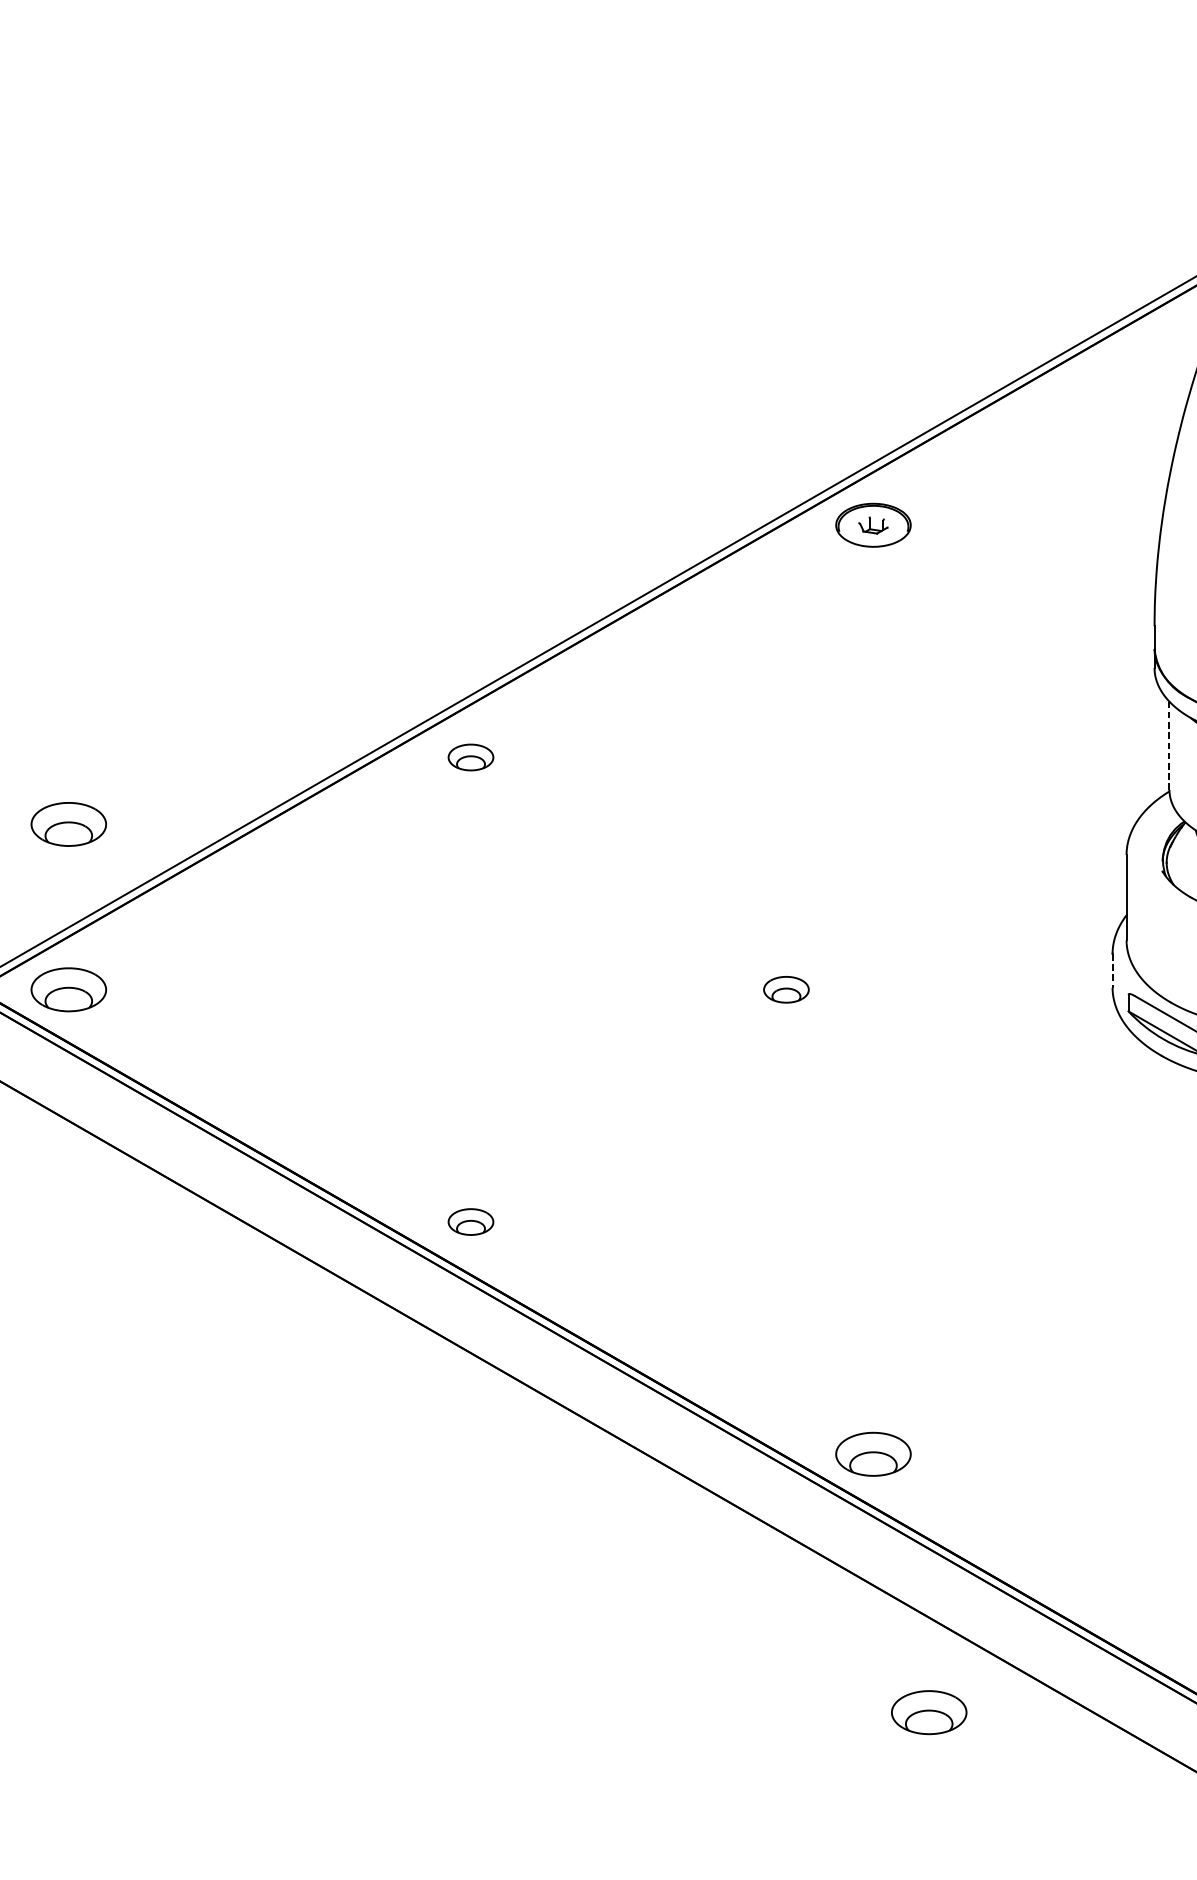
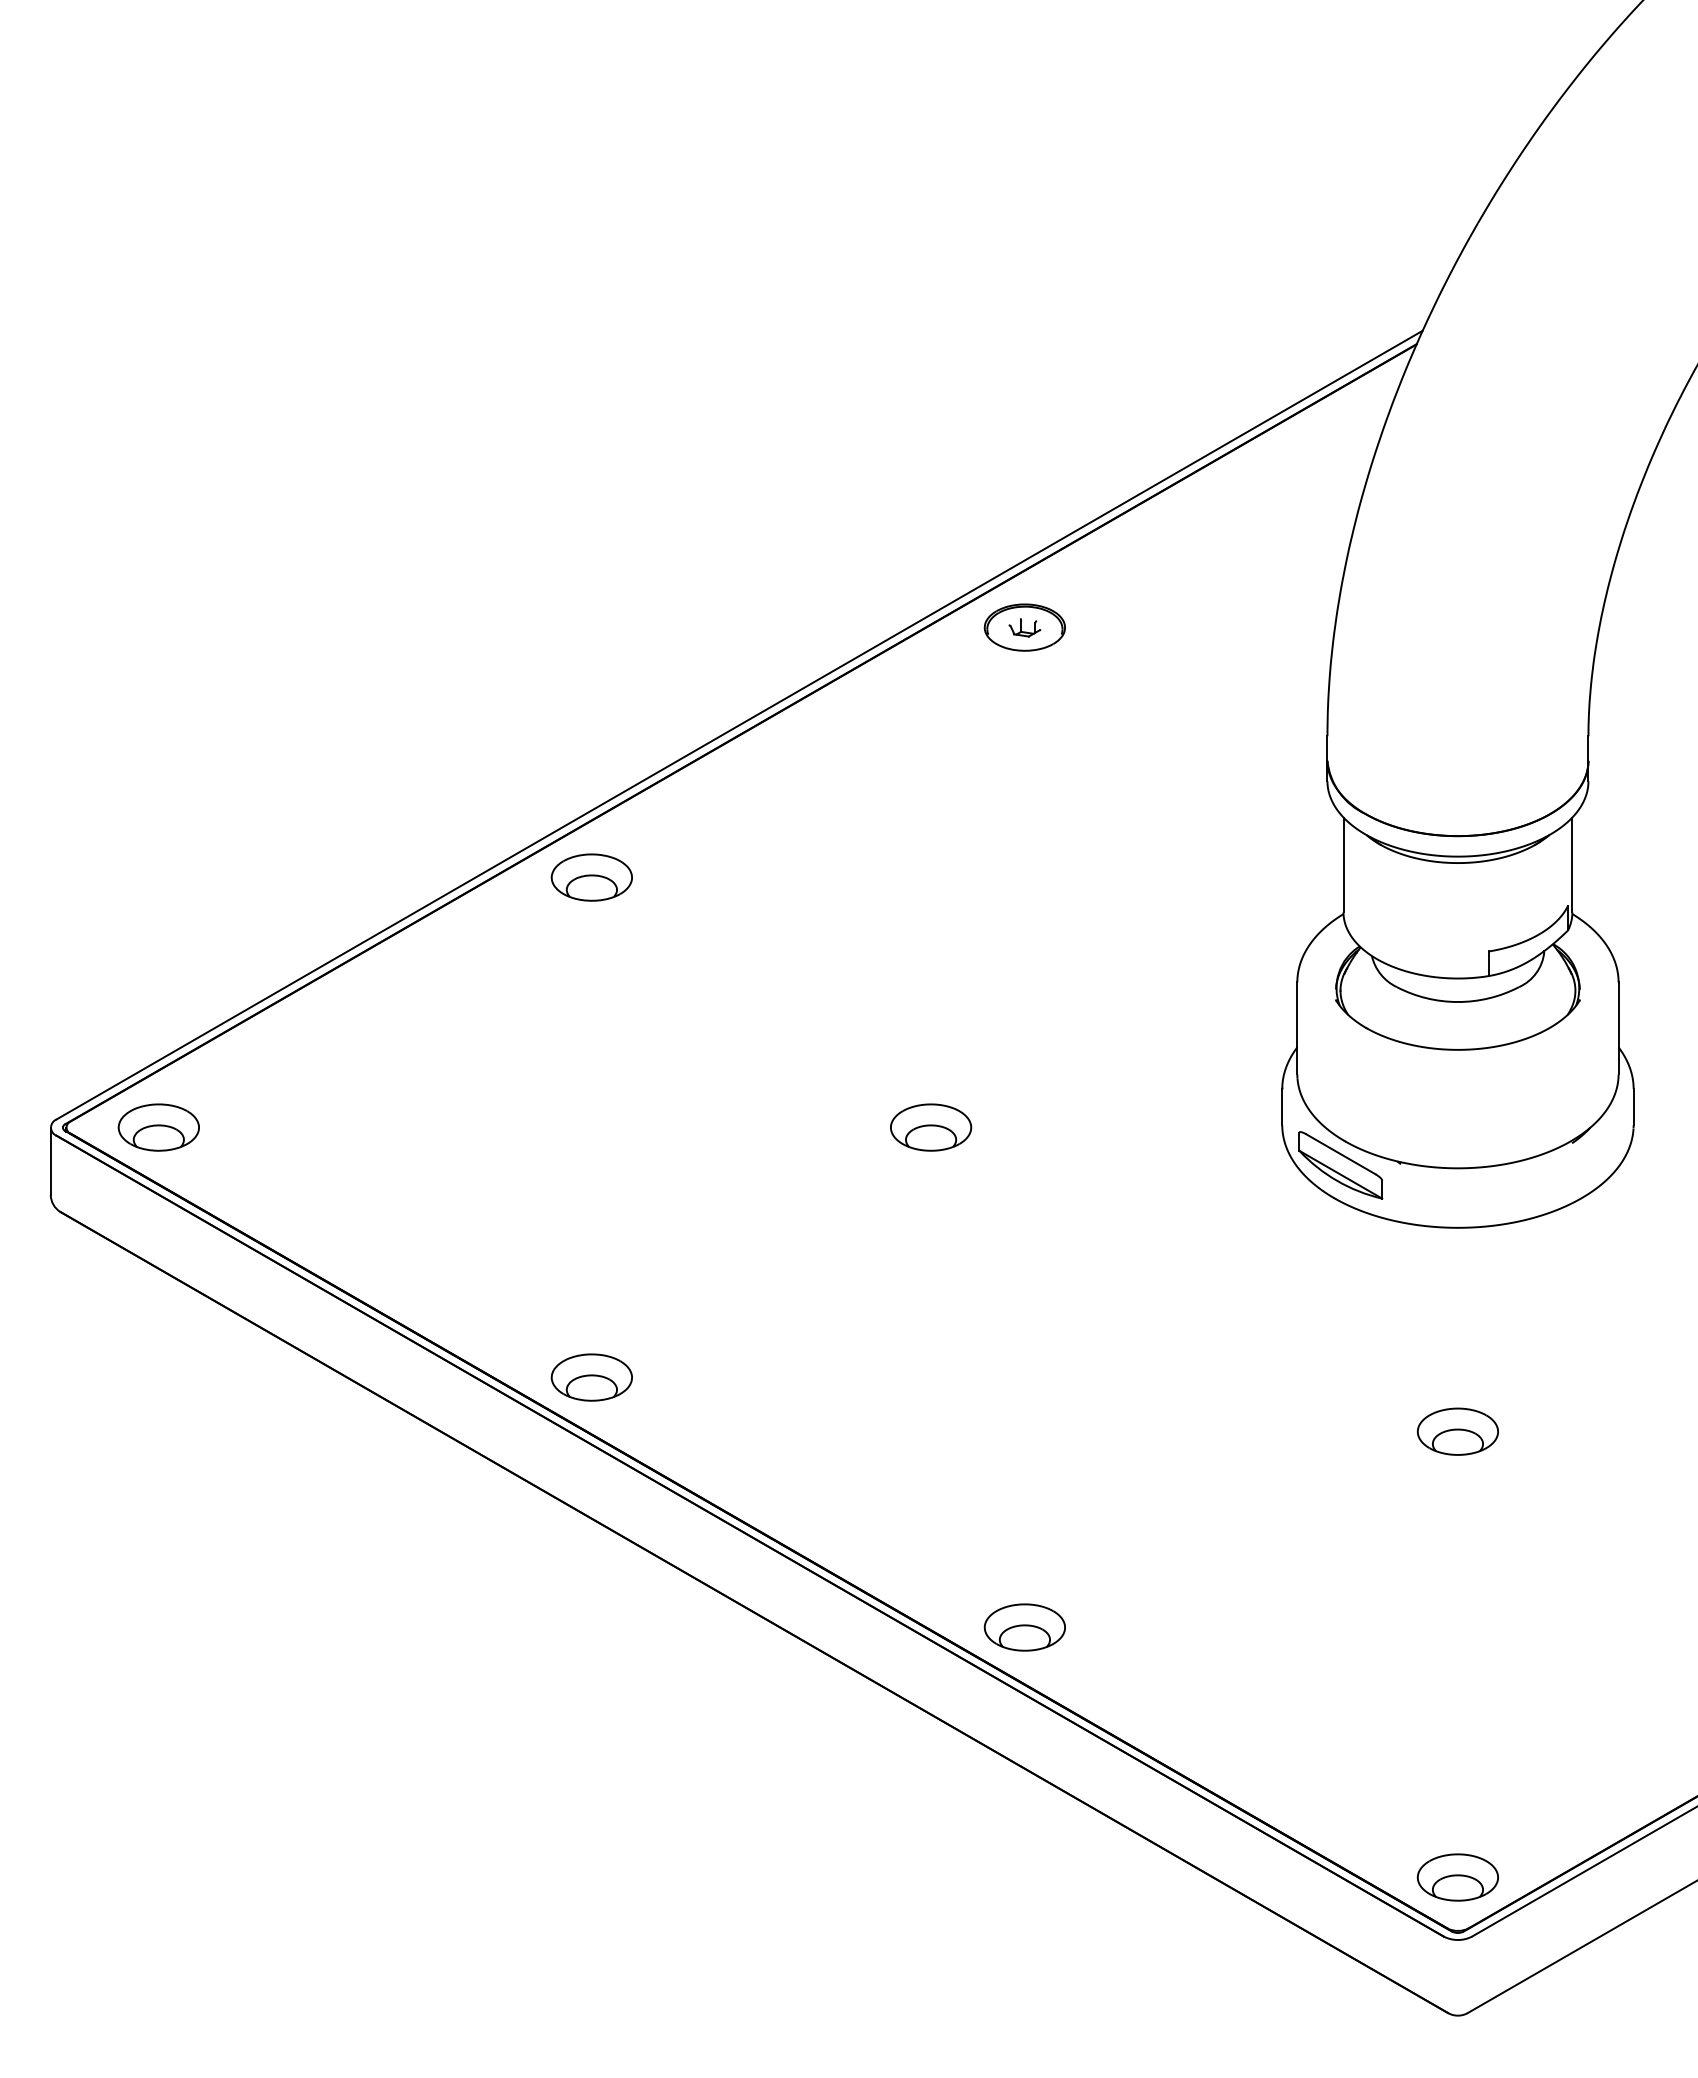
line: (1169, 746) -> (1343, 865), dashed -> solid
part: (470, 757) -> (591, 877), size x1.67
part: (68, 824) -> (158, 949), removed
line: (1112, 971) -> (1282, 1107), dashed -> solid
part: (786, 989) -> (931, 1127), size x1.67
part: (470, 1222) -> (591, 1377), size x1.67
part: (928, 1712) -> (1084, 1905), removed

